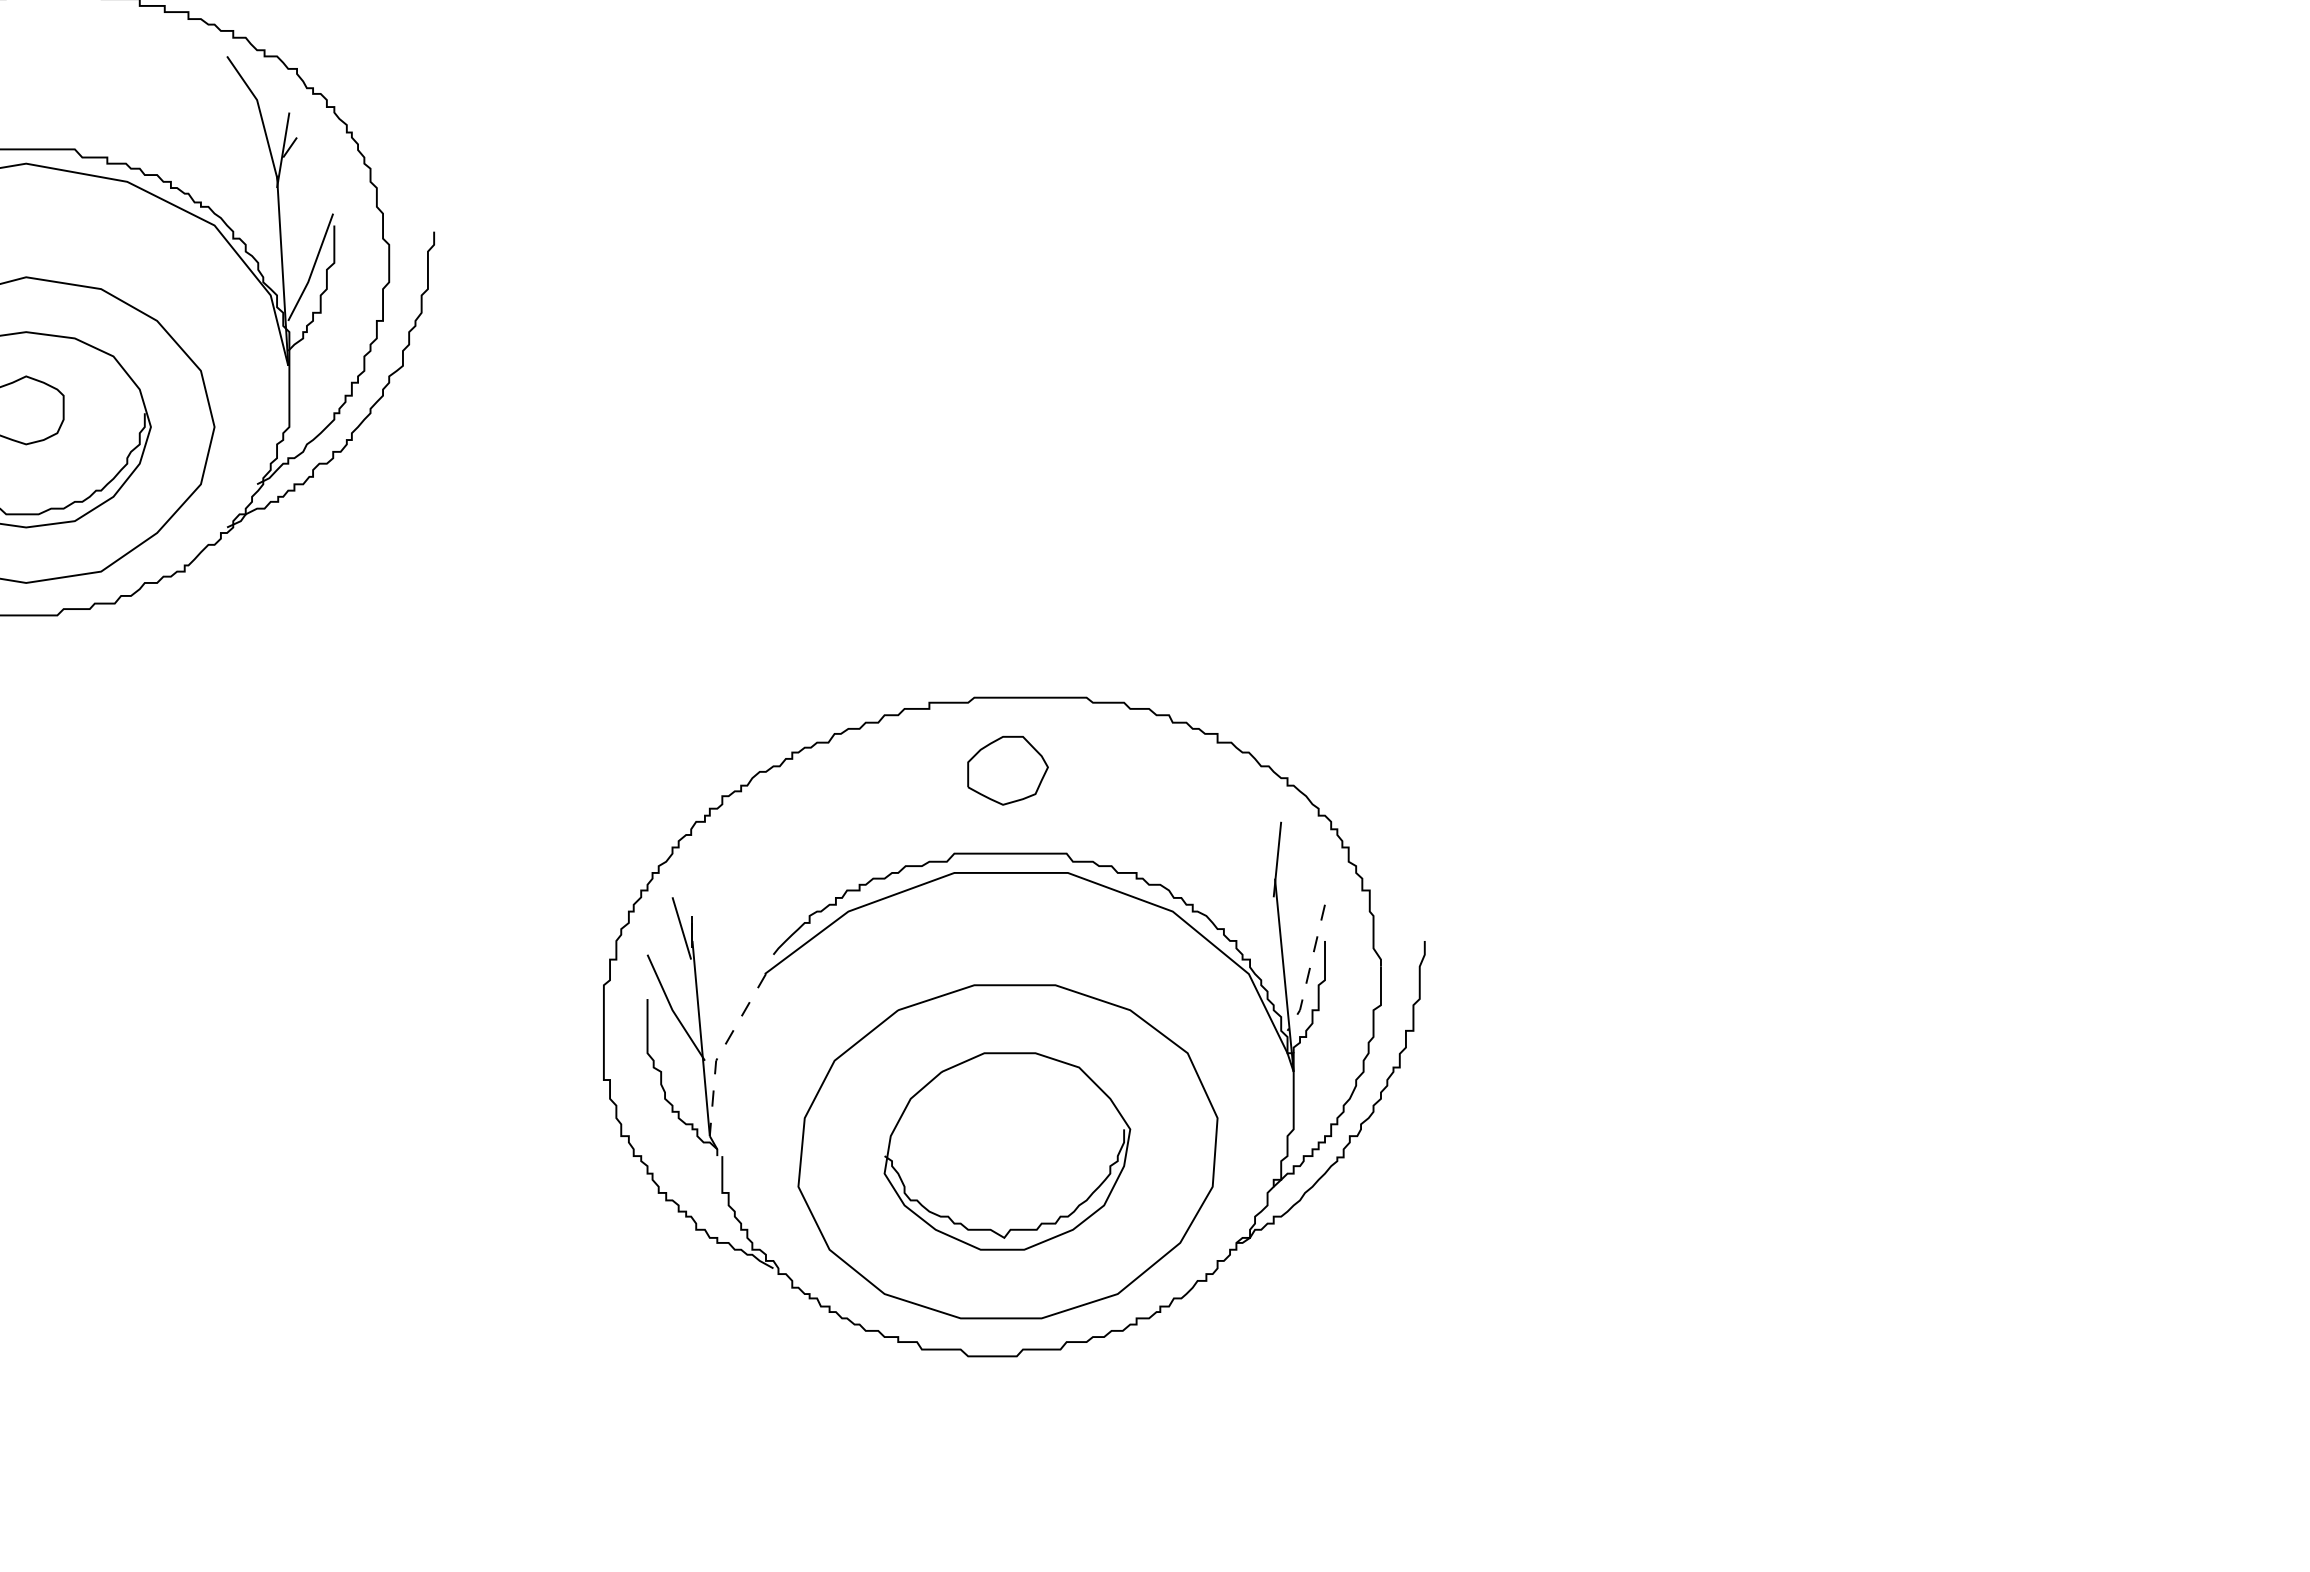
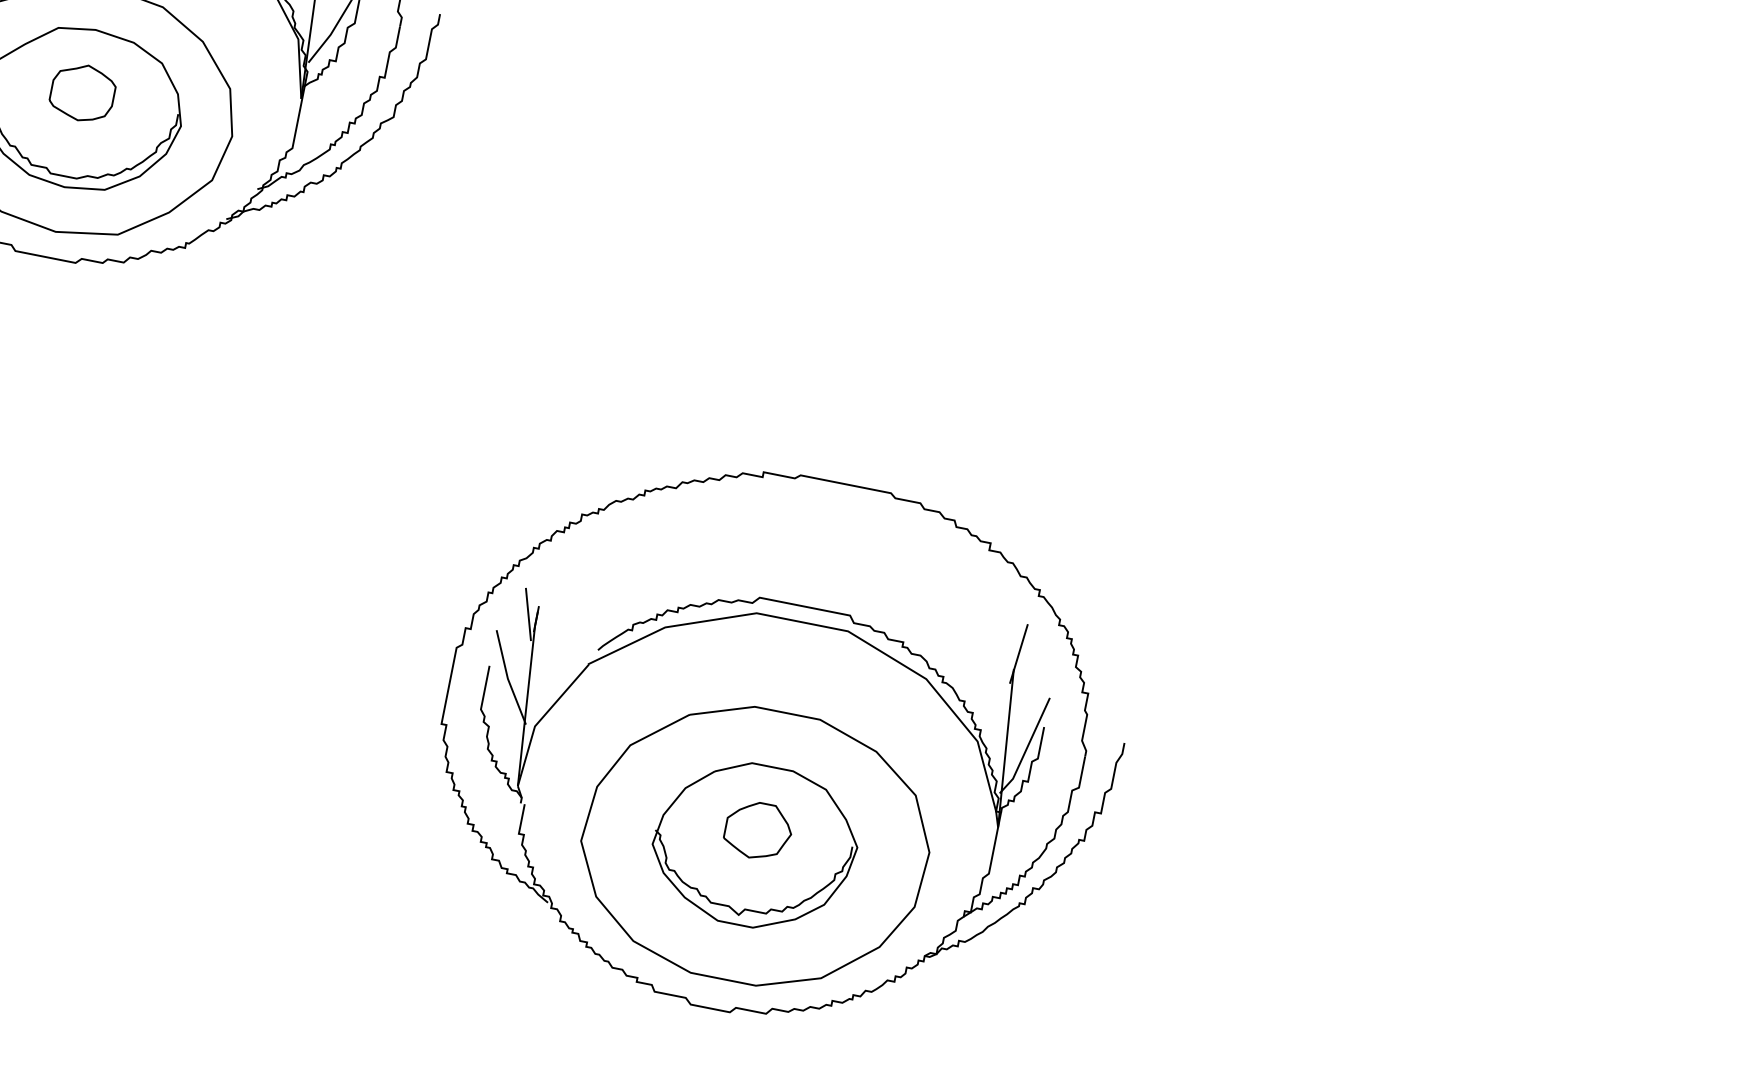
part: (1007, 770) -> (758, 830), moved
line: (1309, 970) -> (1026, 748), dashed -> solid
line: (721, 1051) -> (540, 719), dashed -> solid

